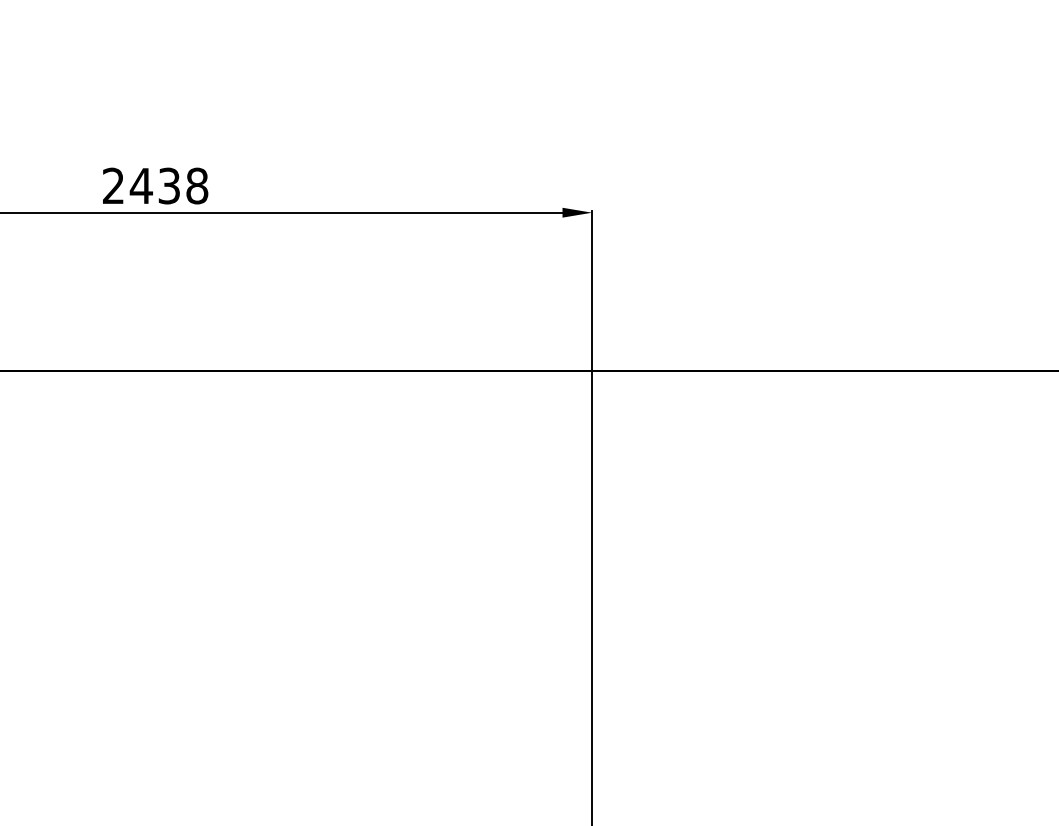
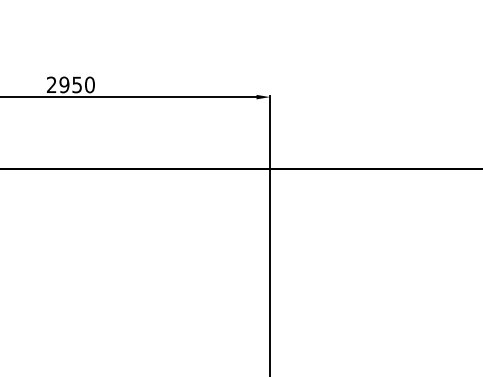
text: (167, 185) -> (76, 84), 2438 -> 2950

